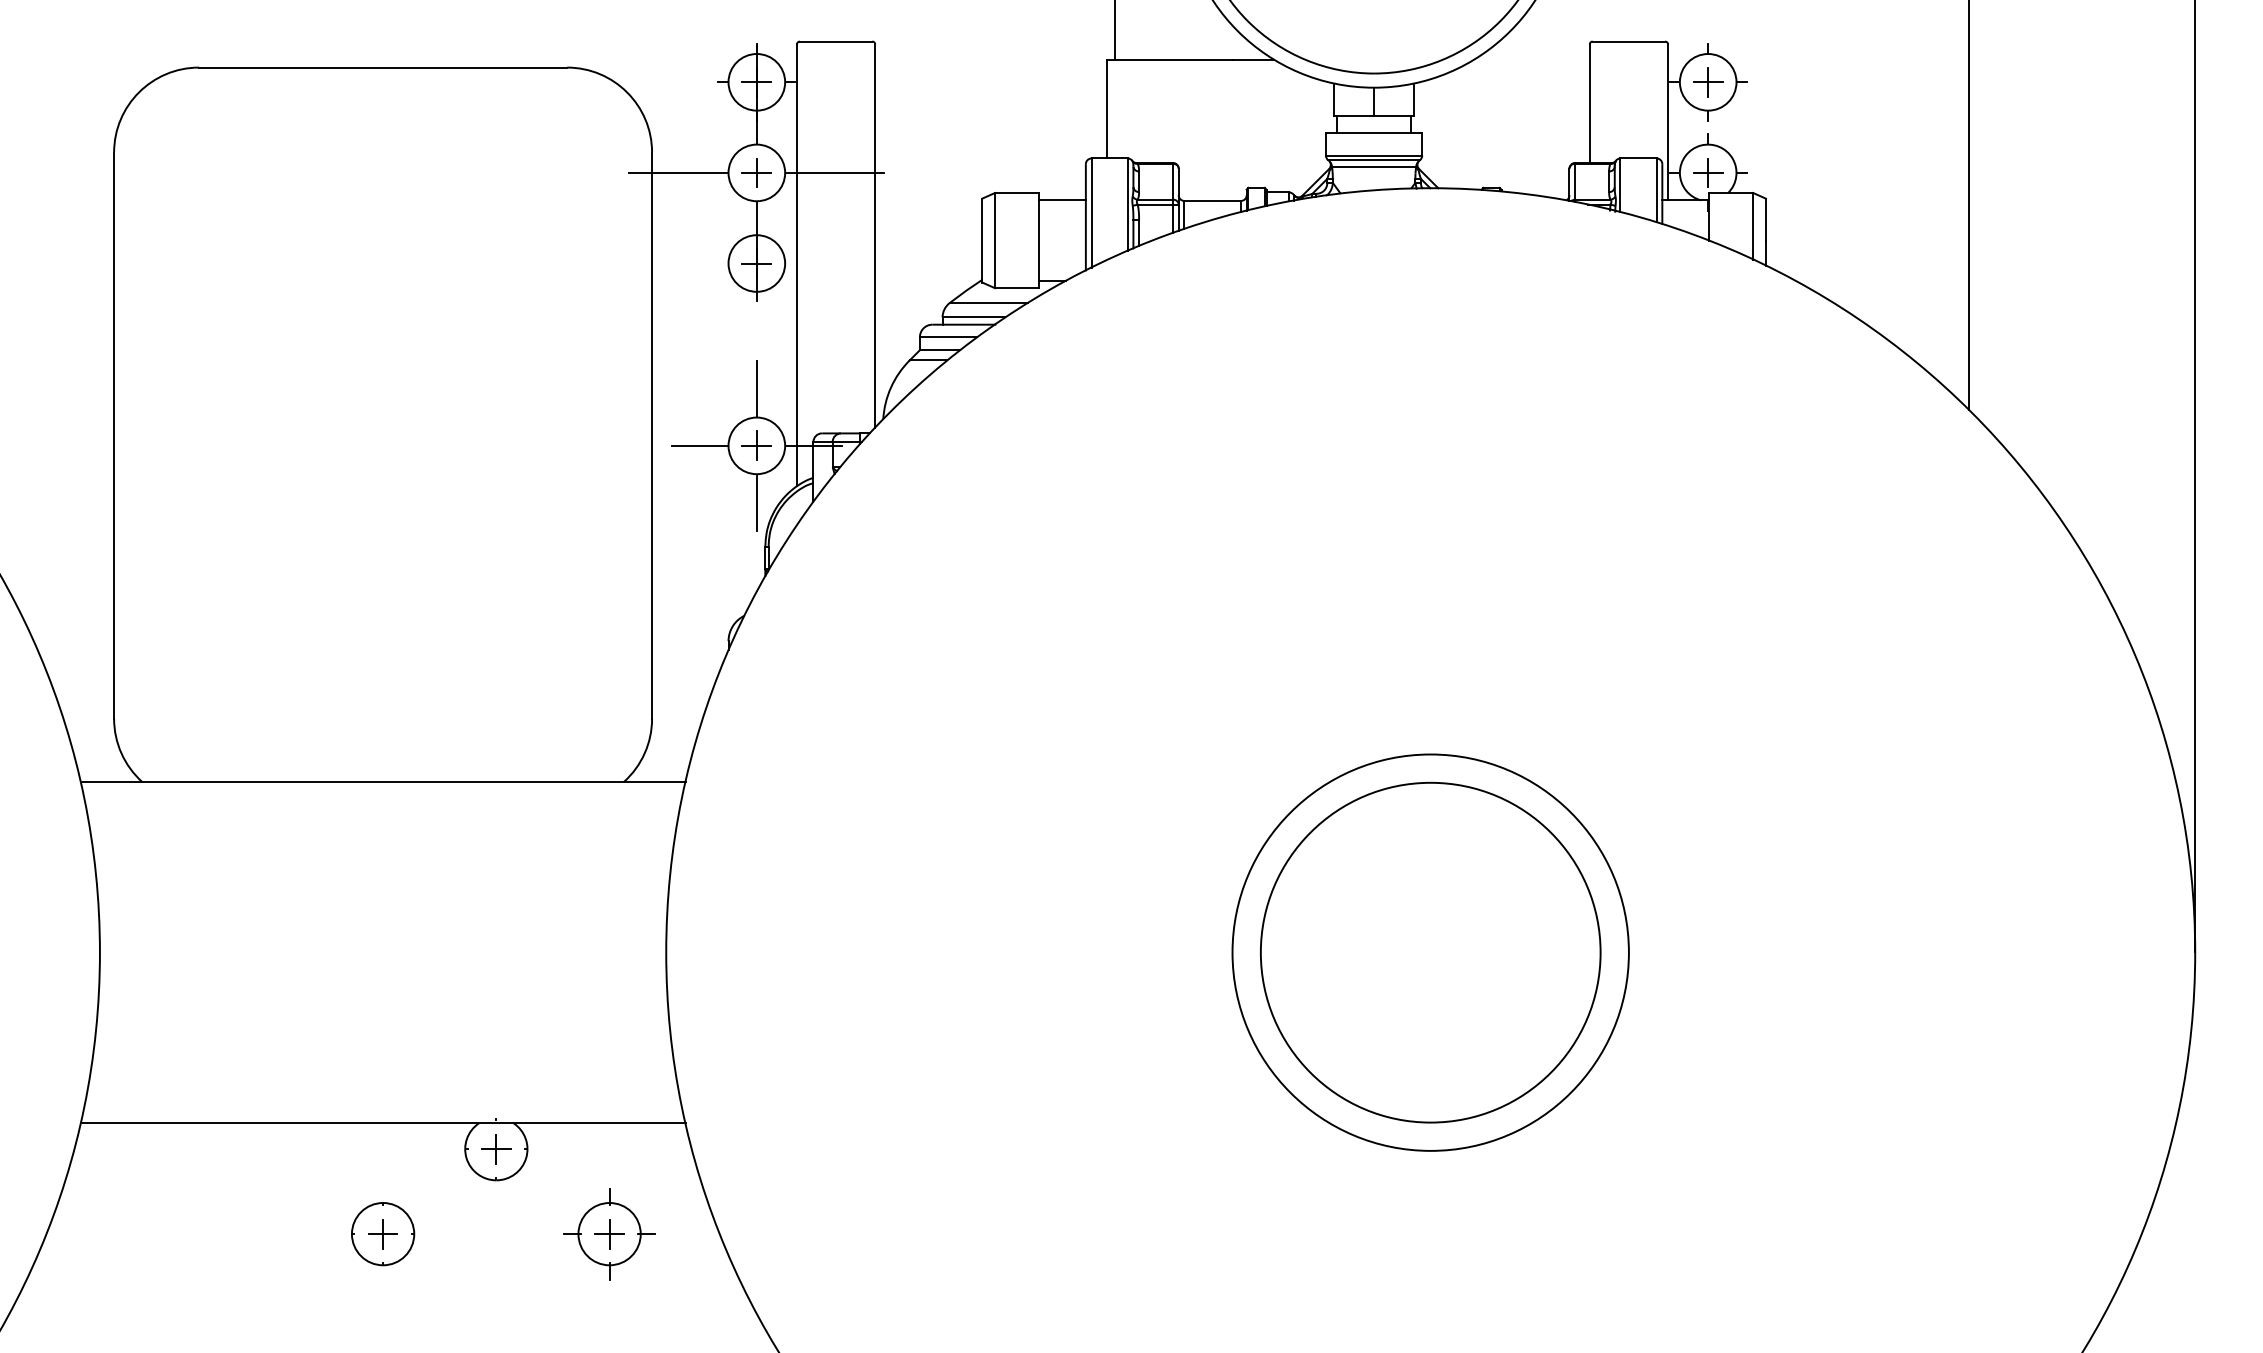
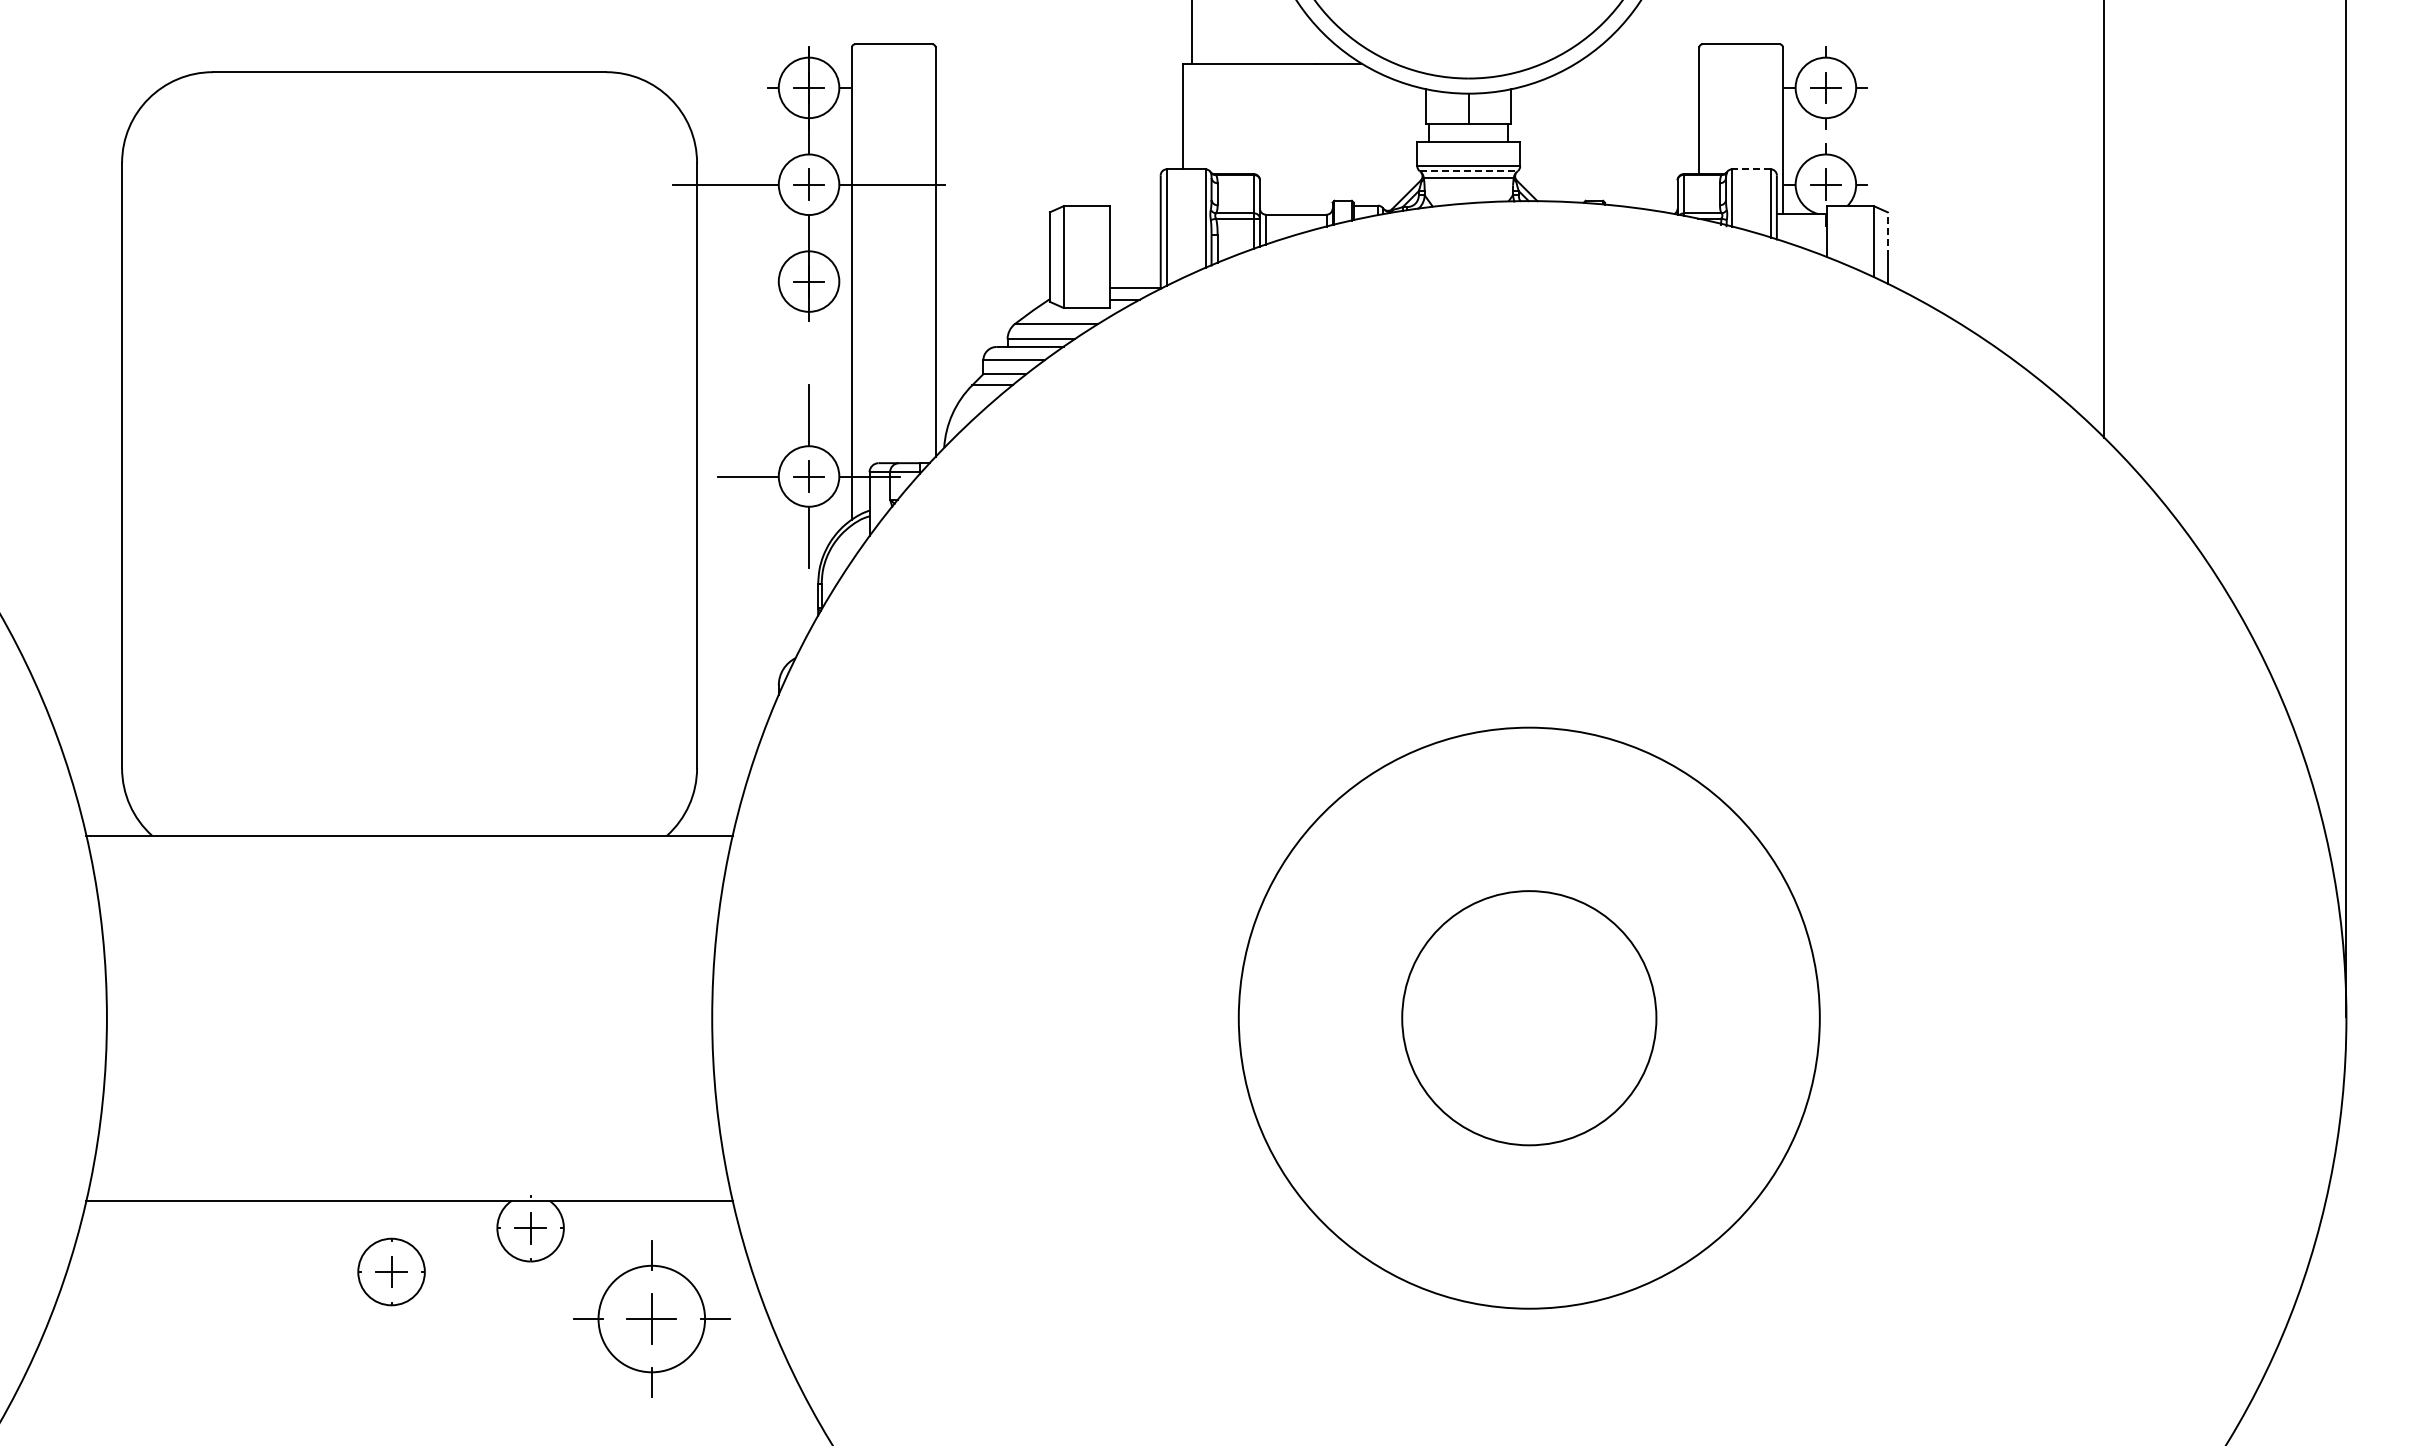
line: (1637, 158) -> (1750, 169), solid -> dashed
line: (1374, 160) -> (1469, 171), solid -> dashed
line: (1062, 200) -> (1135, 288), moved
line: (1765, 219) -> (1887, 234), solid -> dashed
circle: (1429, 952) -> (1528, 1017), size x1.6
circle: (1430, 952) -> (1529, 1018), size x0.6
part: (383, 1233) -> (391, 1271), moved
part: (609, 1233) -> (651, 1318), size x1.6

